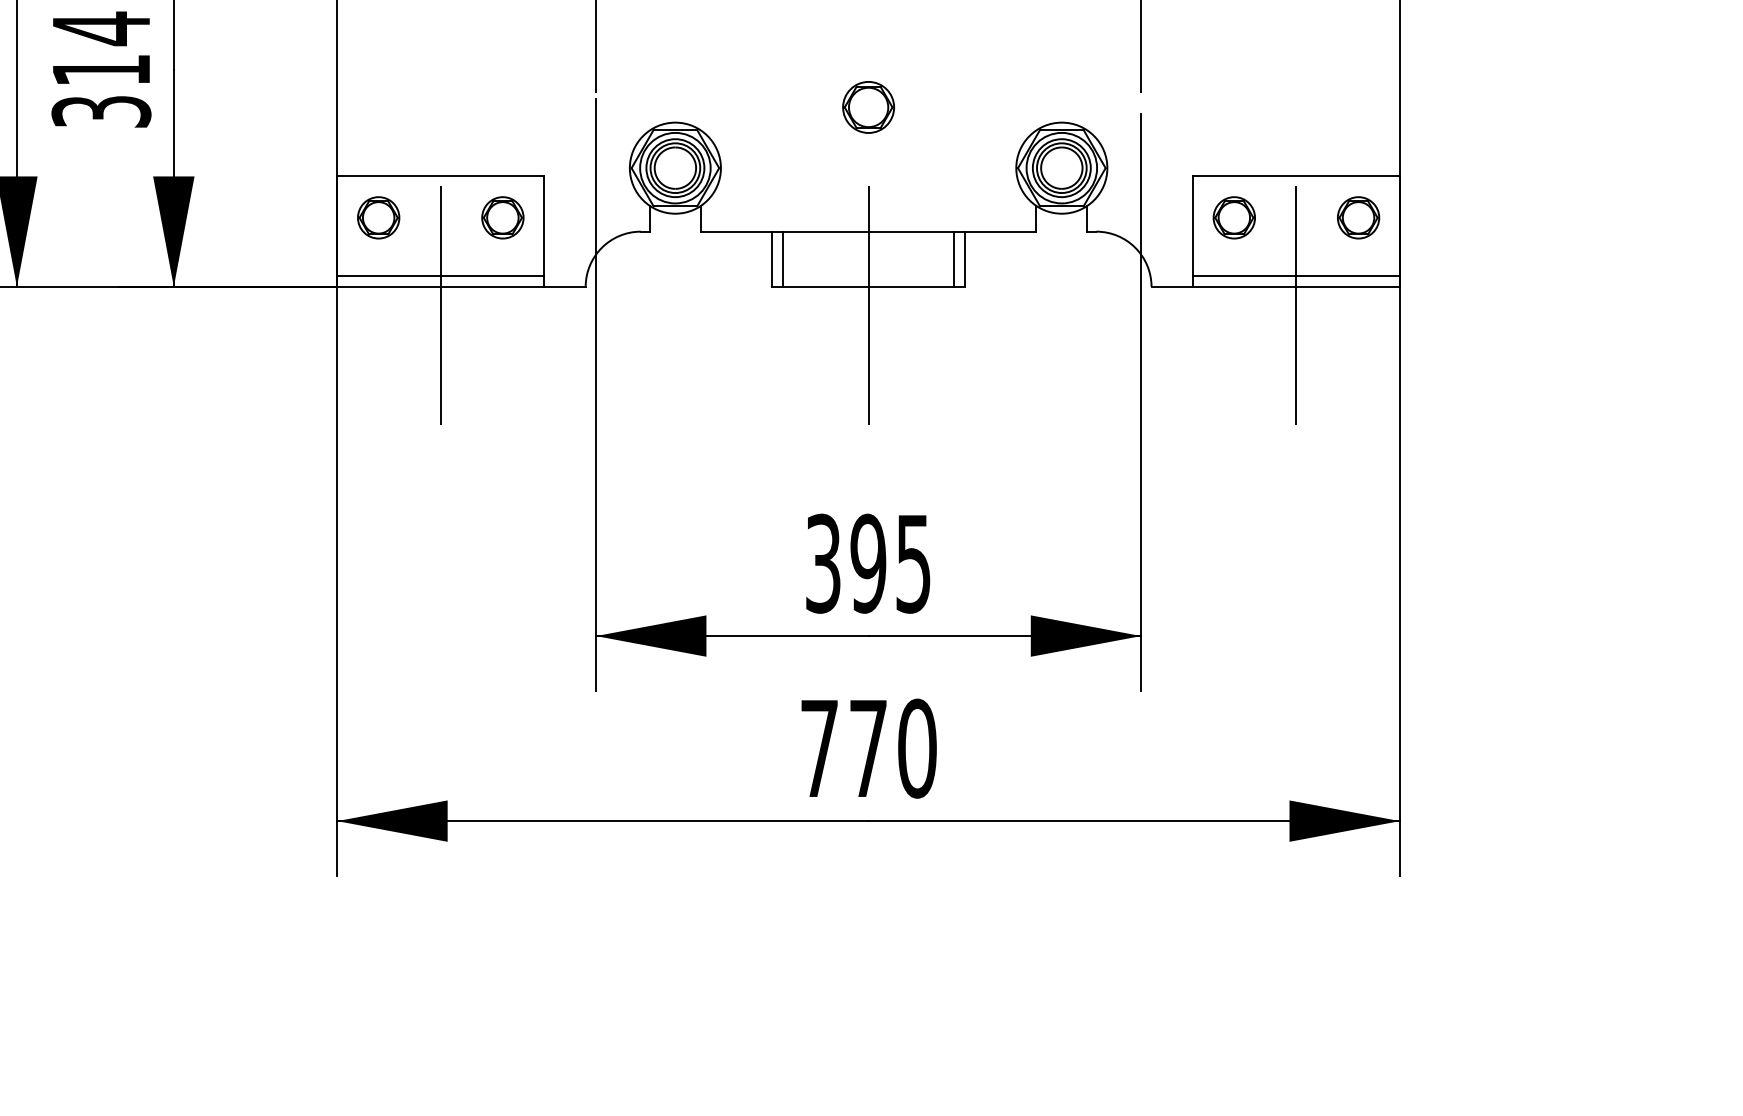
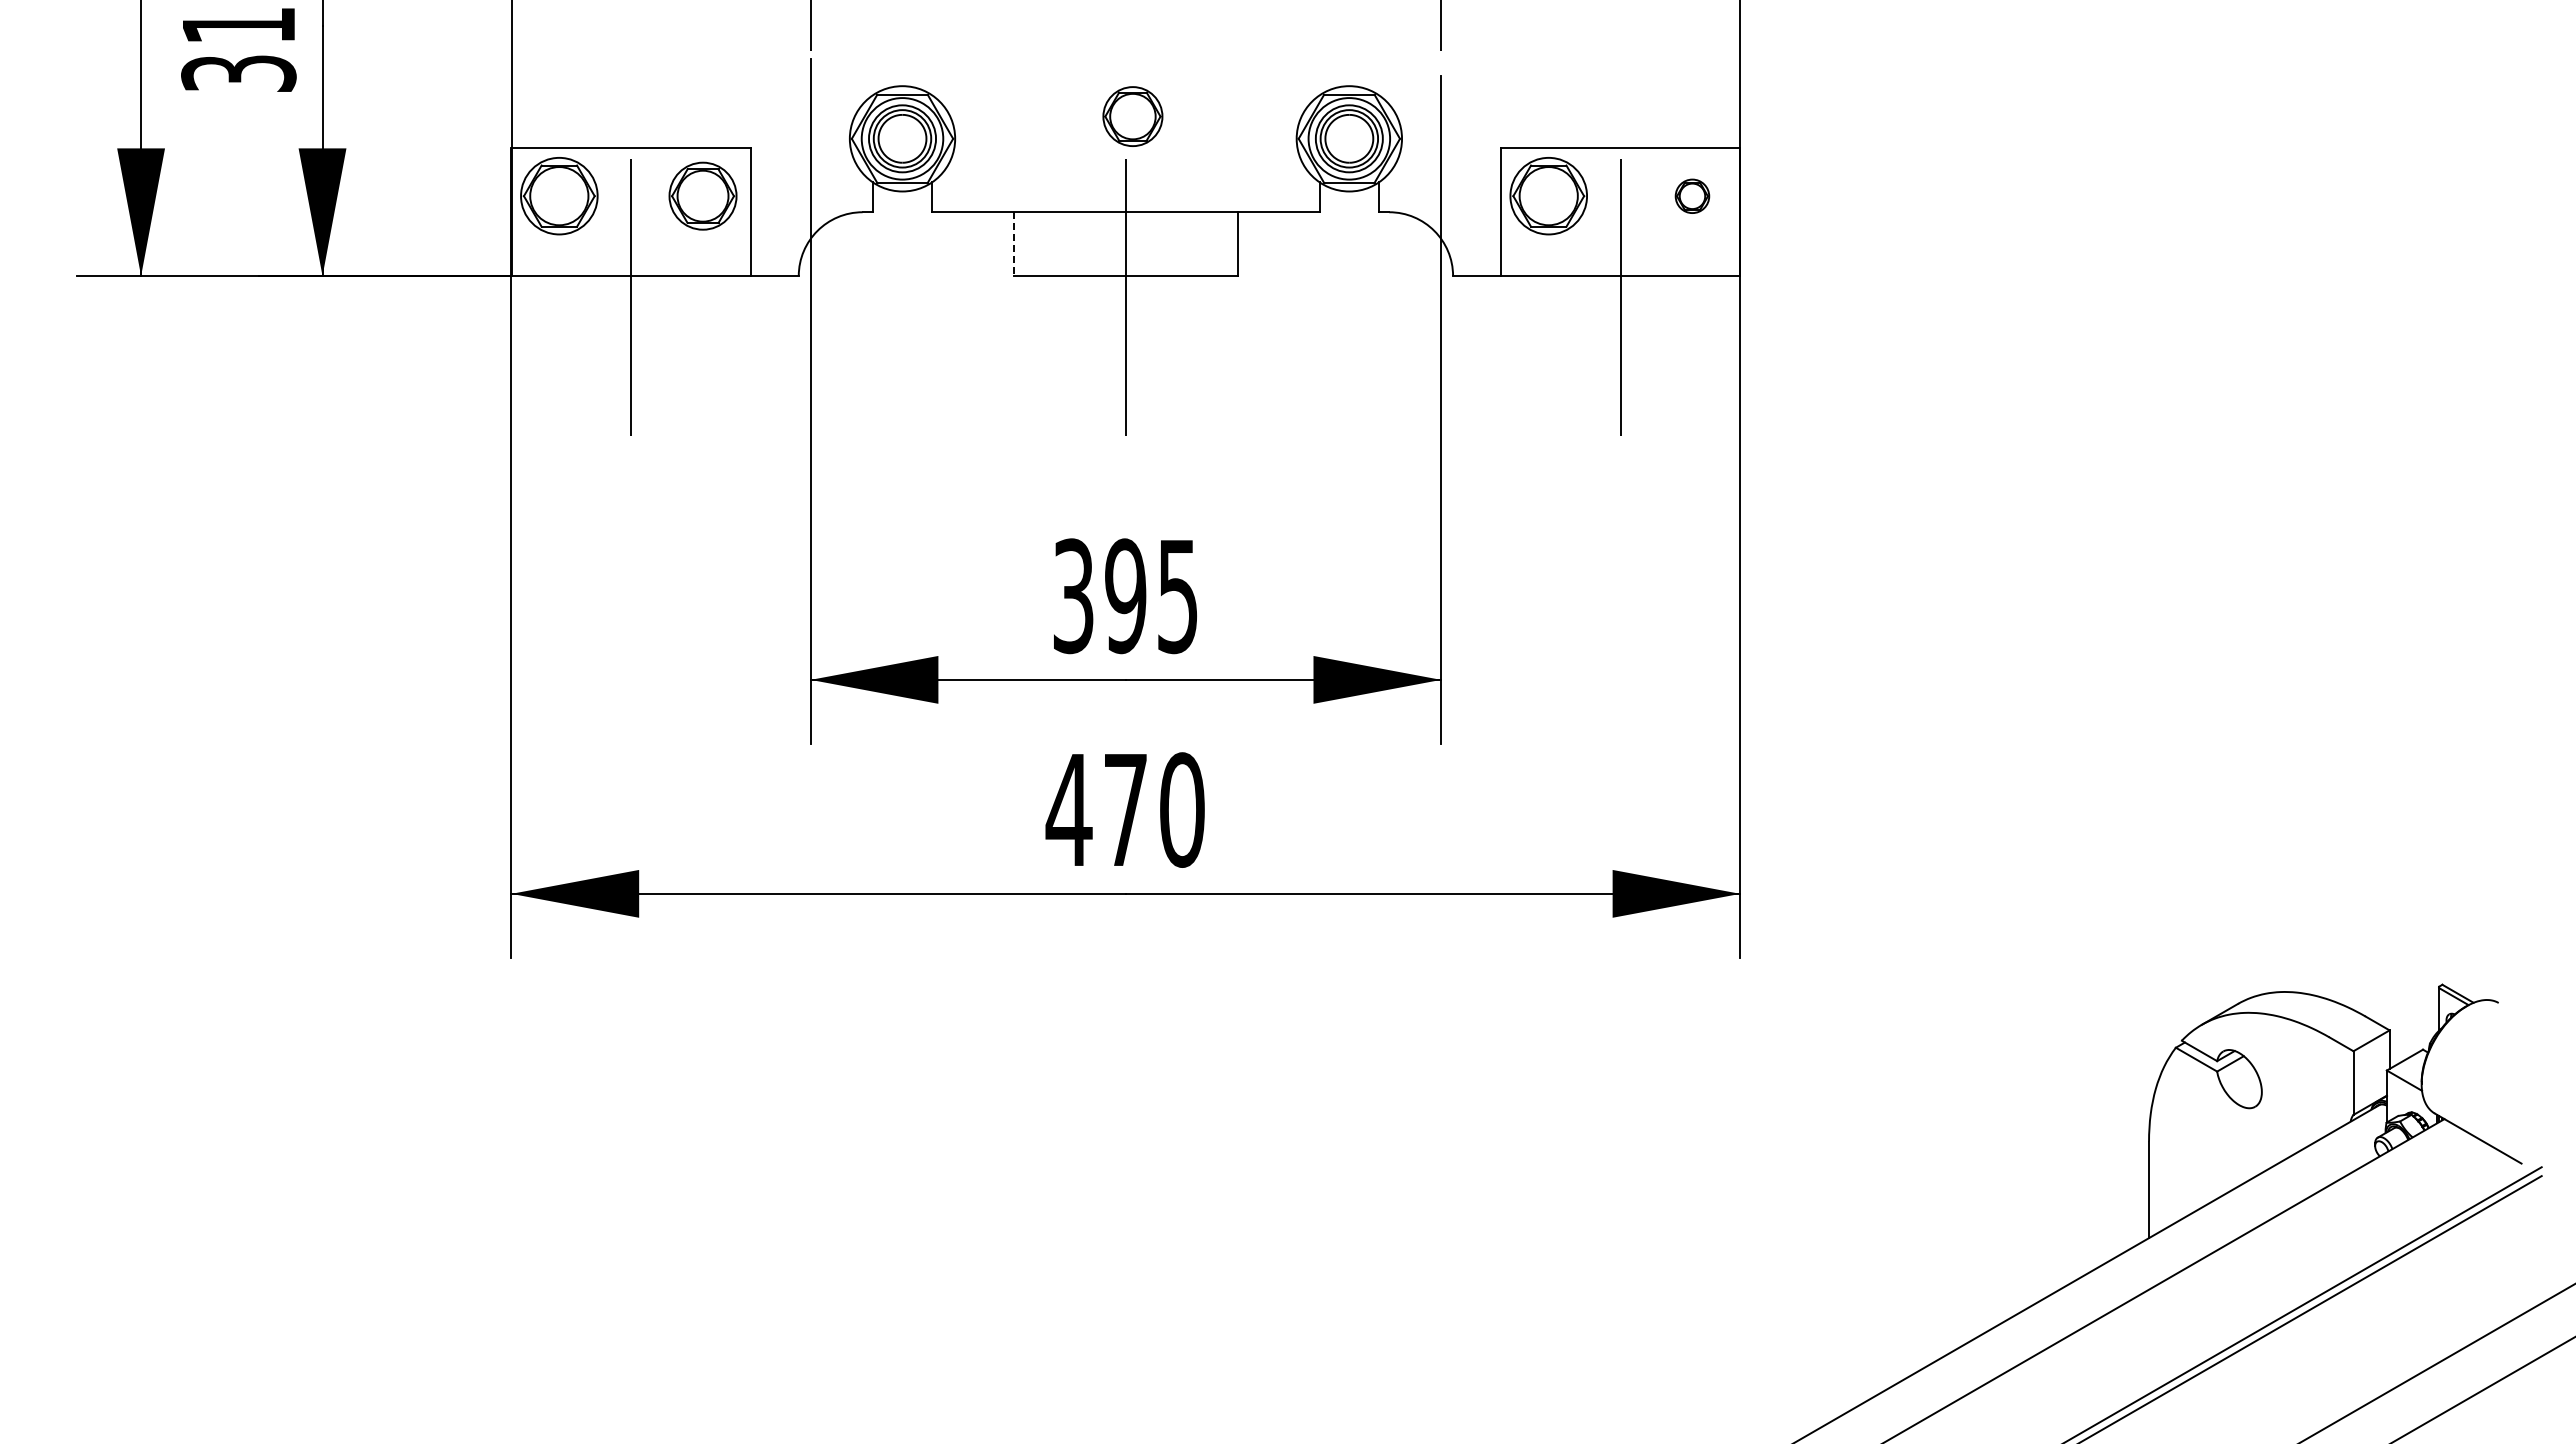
part: (868, 107) -> (1132, 116), moved
part: (378, 218) -> (559, 196), size x1.6
part: (502, 218) -> (702, 196), size x1.4
part: (1234, 218) -> (1548, 196), size x1.6
part: (1358, 218) -> (1692, 196), size x0.7
line: (772, 259) -> (1014, 244), solid -> dashed
line: (783, 259) -> (1027, 244), removed
line: (953, 259) -> (1224, 244), removed
line: (440, 275) -> (630, 263), removed
line: (1296, 275) -> (1620, 263), removed
text: (818, 748) -> (1068, 809), 770 -> 470

